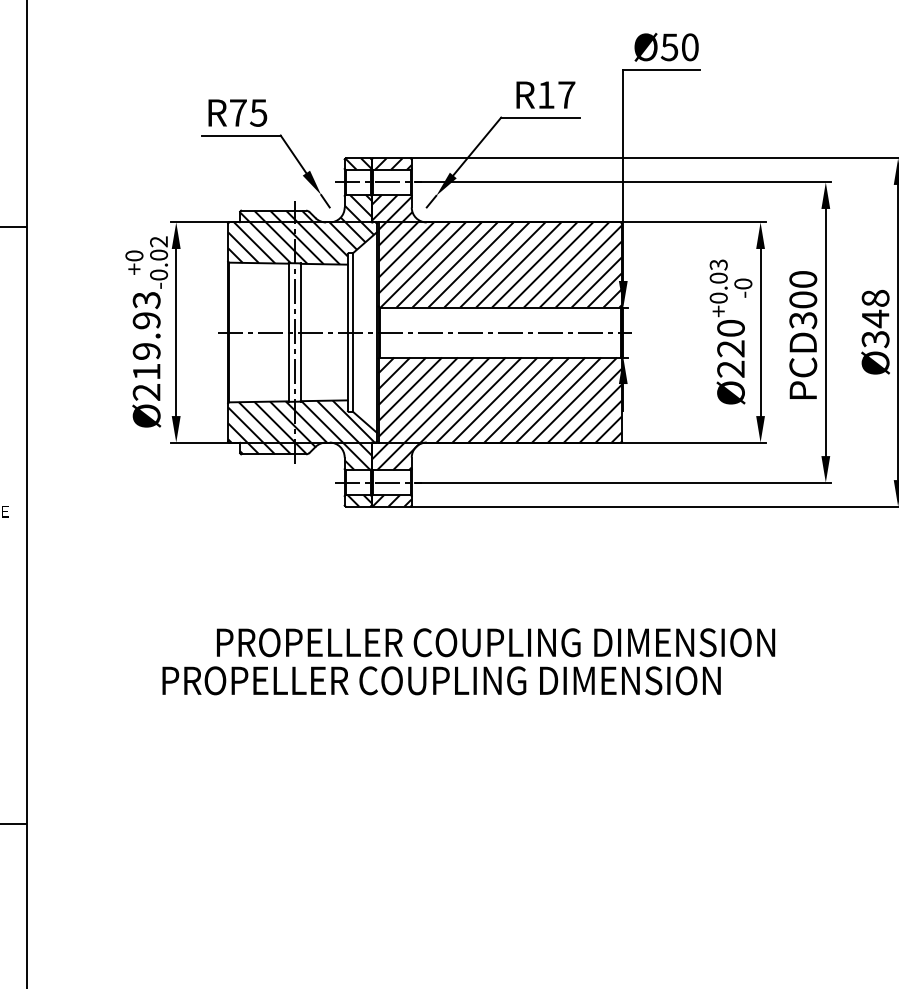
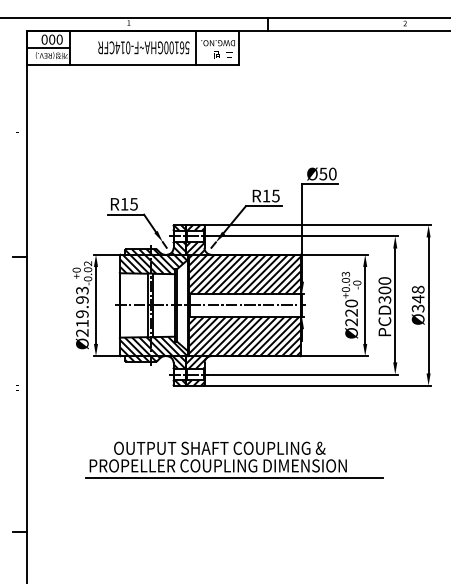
text: (565, 93) -> (275, 195), R17 -> R15
text: (238, 113) -> (124, 204), R75 -> R15
text: (494, 640) -> (242, 447), PROPELLER COUPLING DIMENSION -> OUTPUT SHAFT COUPLING &
line: (476, 705) -> (234, 477), added

